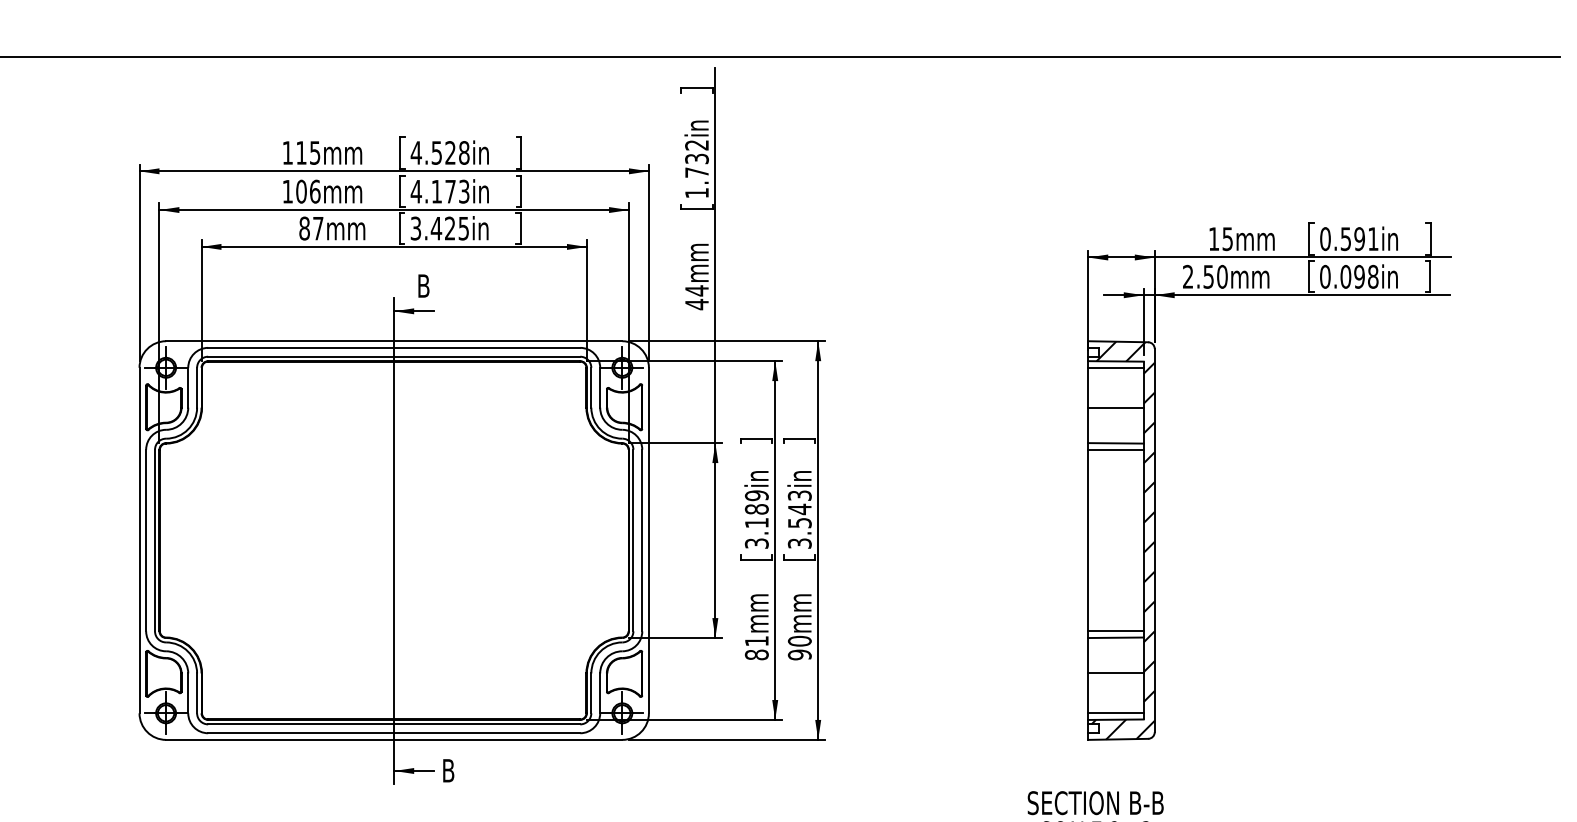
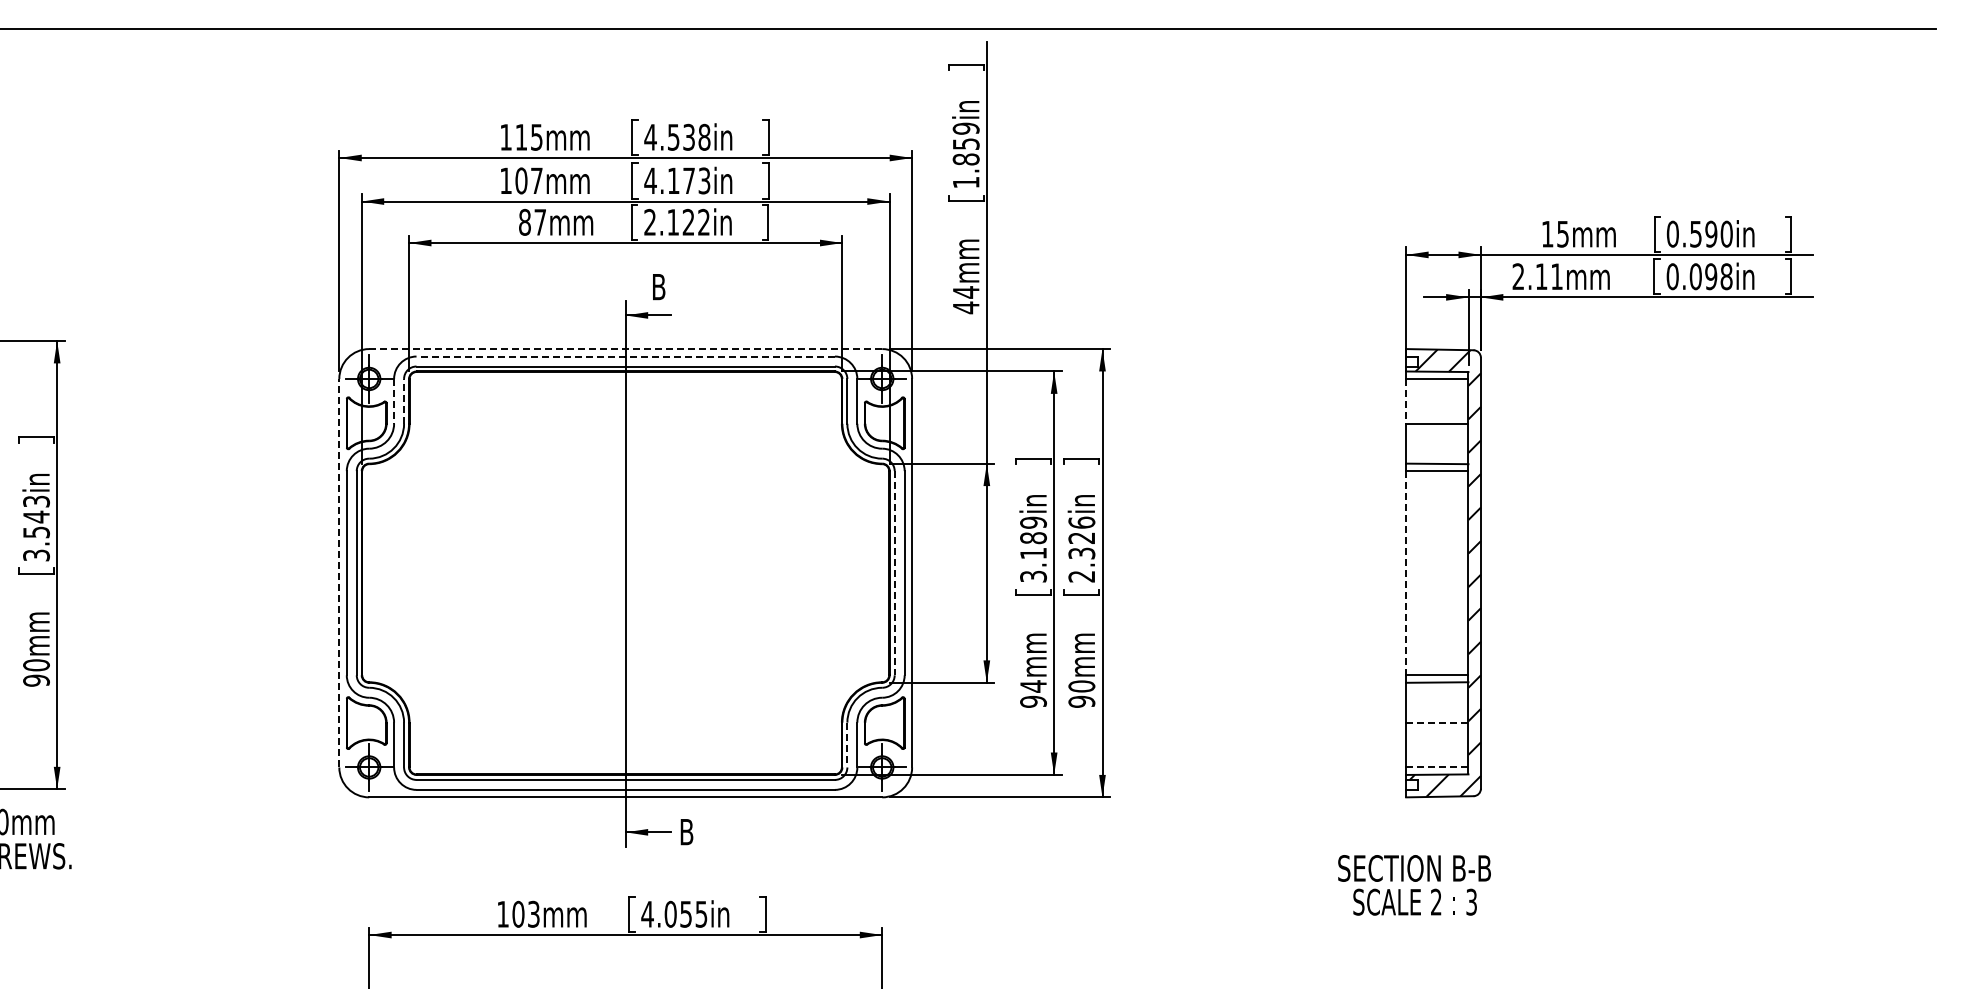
text: (450, 153) -> (688, 137), 4.528in -> 4.538in
text: (696, 158) -> (965, 143), 1.732in -> 1.859in
text: (314, 191) -> (536, 180), 106mm -> 107mm
text: (439, 227) -> (676, 221), 3.425in -> 2.122in
text: (1373, 238) -> (1726, 233), 0.591in -> 0.590in
text: (1215, 276) -> (1549, 276), 2.50mm -> 2.11mm
line: (394, 341) -> (625, 349), solid -> dashed
line: (394, 347) -> (625, 356), solid -> dashed
line: (197, 386) -> (404, 400), solid -> dashed
line: (188, 387) -> (394, 401), solid -> dashed
line: (1088, 387) -> (1406, 401), solid -> dashed
text: (799, 519) -> (1081, 549), 3.543in -> 2.326in
line: (139, 539) -> (339, 572), solid -> dashed
line: (633, 540) -> (894, 573), solid -> dashed
line: (1088, 540) -> (1406, 573), solid -> dashed
text: (756, 647) -> (1033, 693), 81mm -> 94mm
line: (1116, 673) -> (1437, 722), solid -> dashed
line: (591, 693) -> (847, 745), solid -> dashed
line: (1116, 713) -> (1437, 767), solid -> dashed

